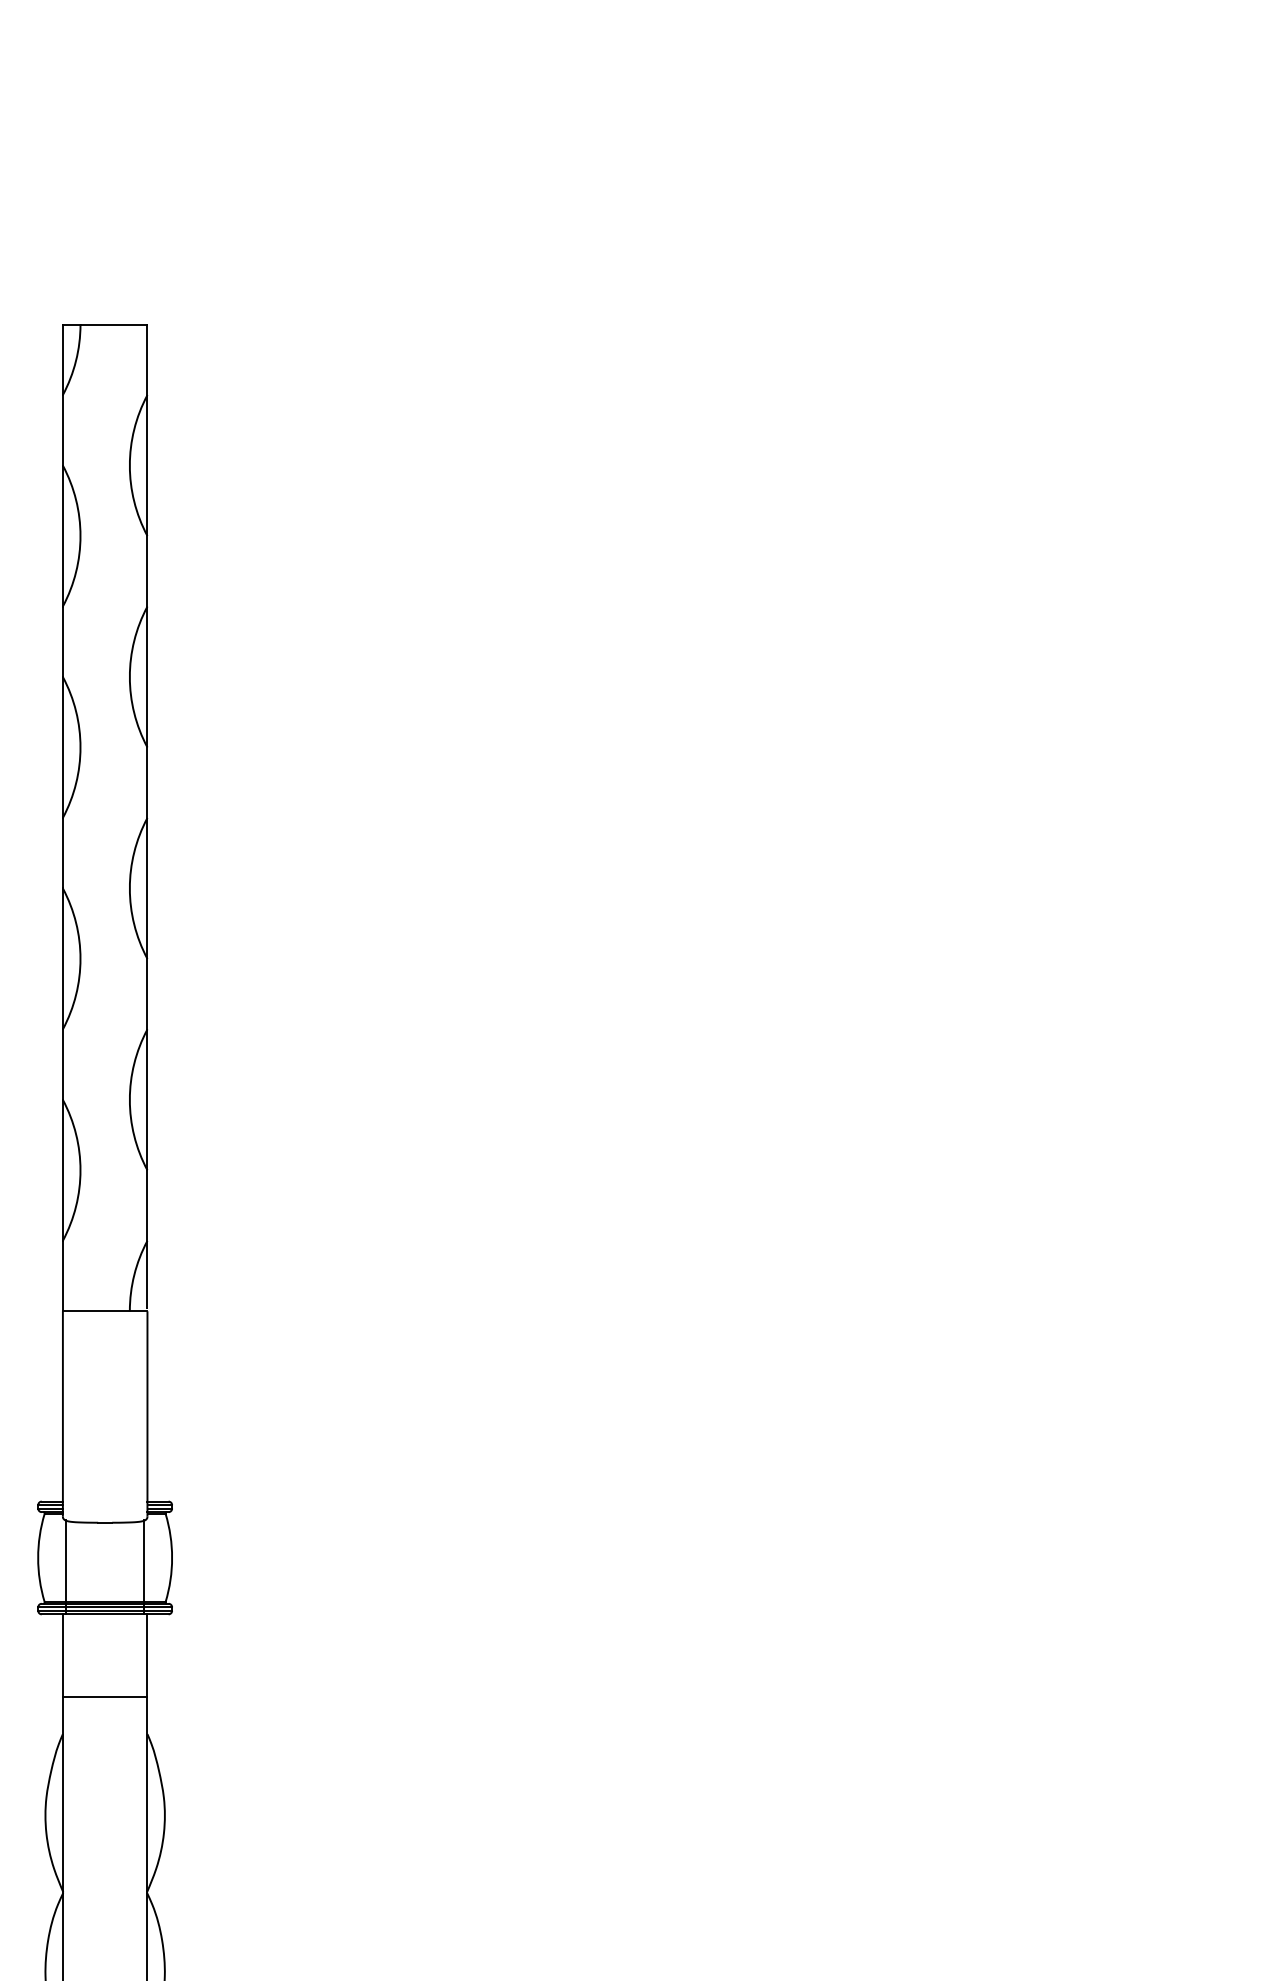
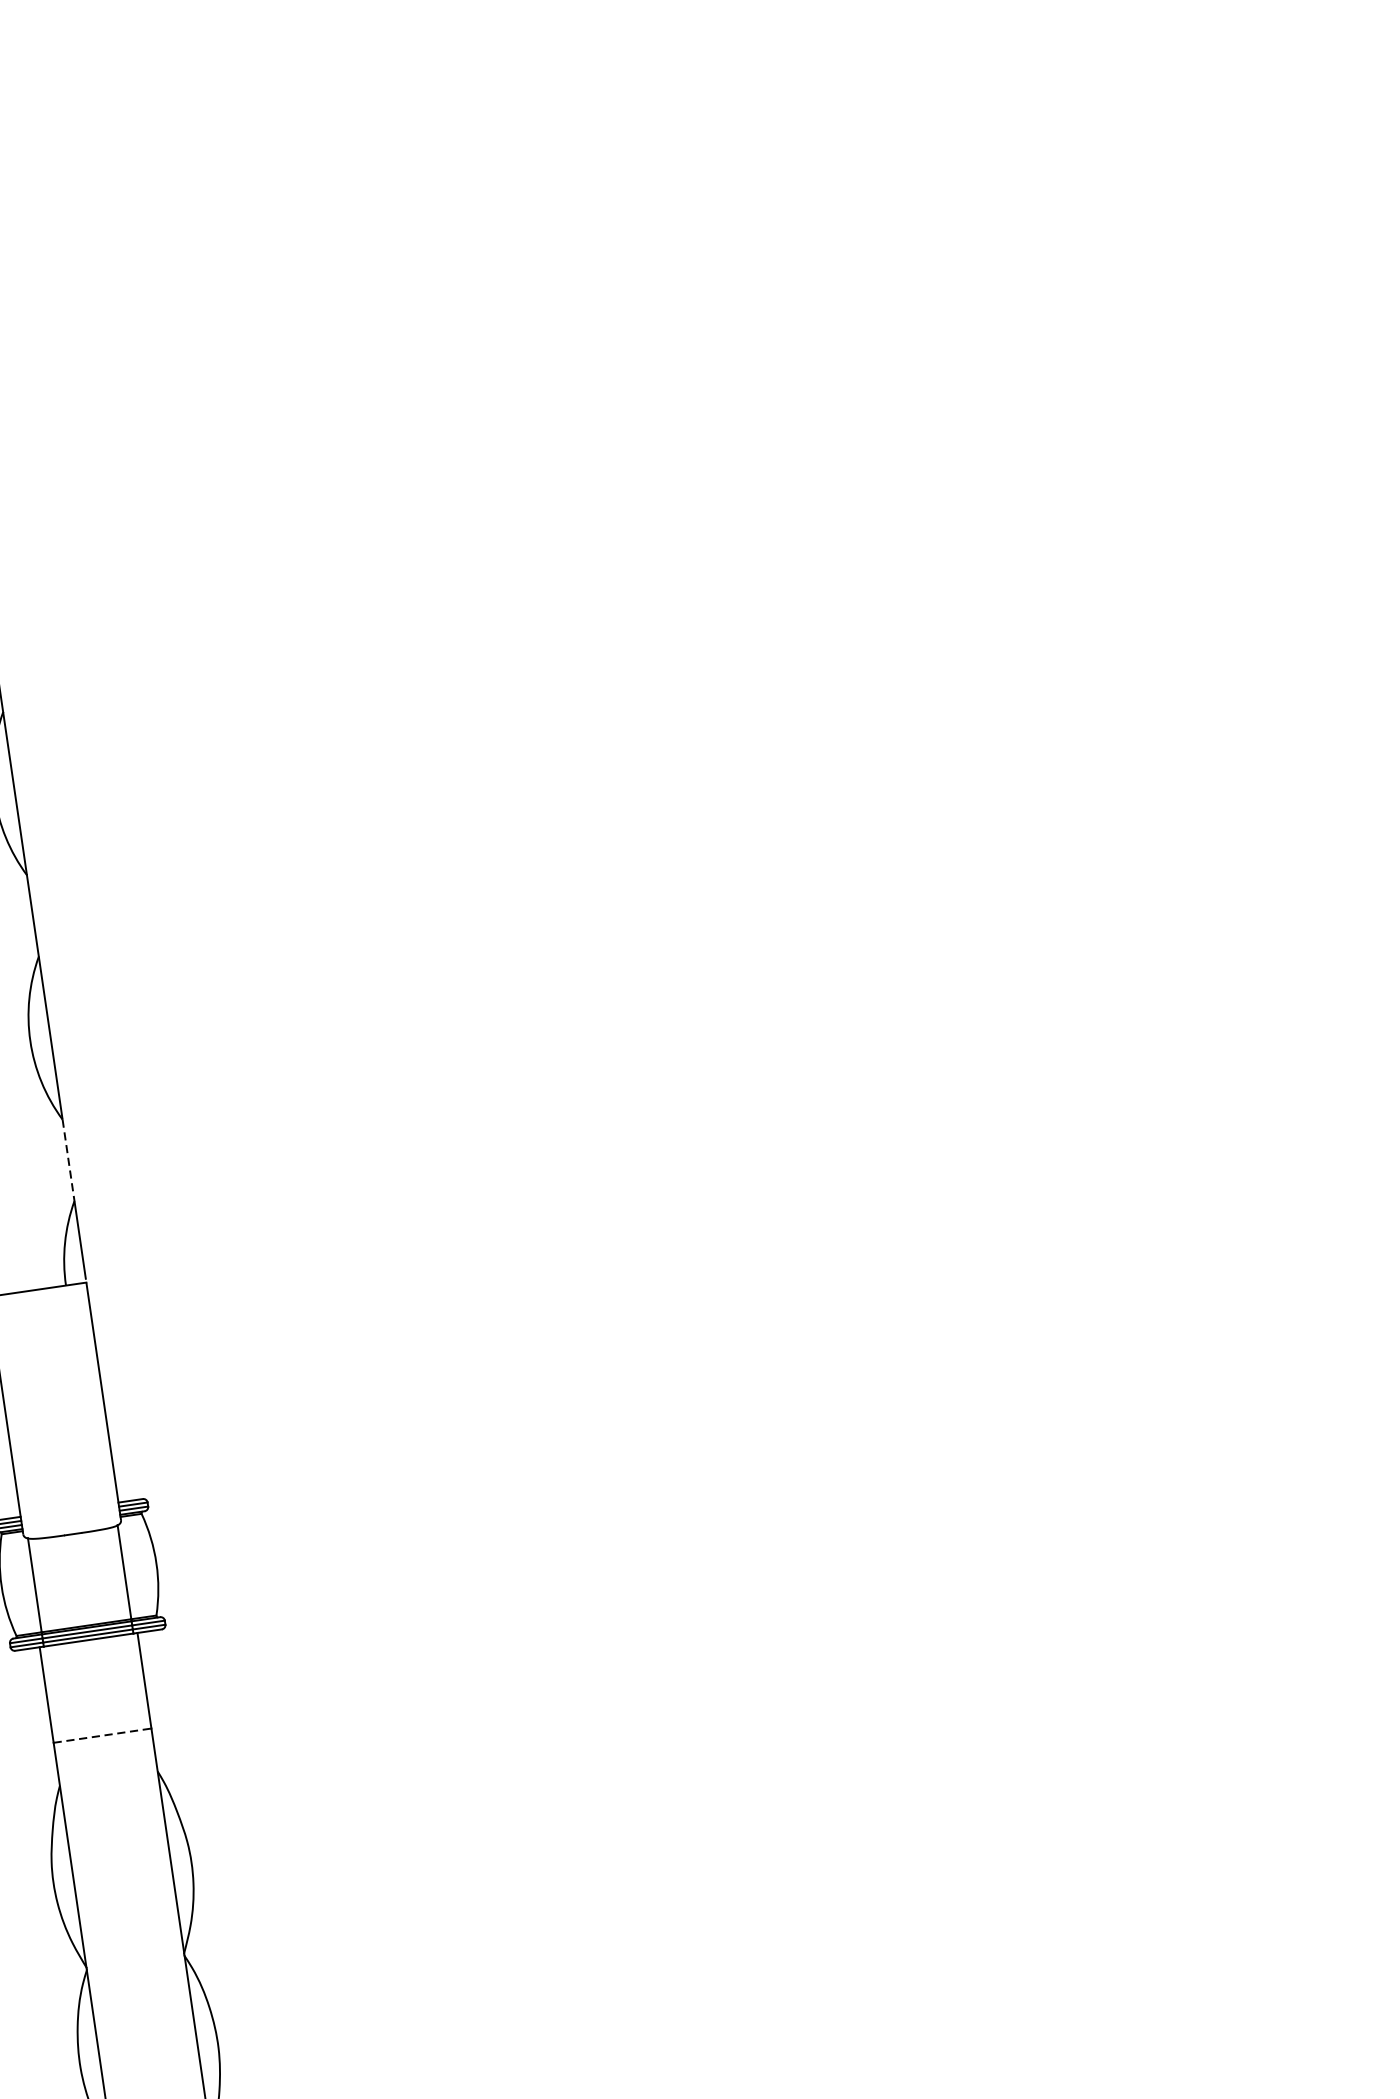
line: (147, 1206) -> (68, 1161), solid -> dashed
line: (105, 1697) -> (103, 1736), solid -> dashed

